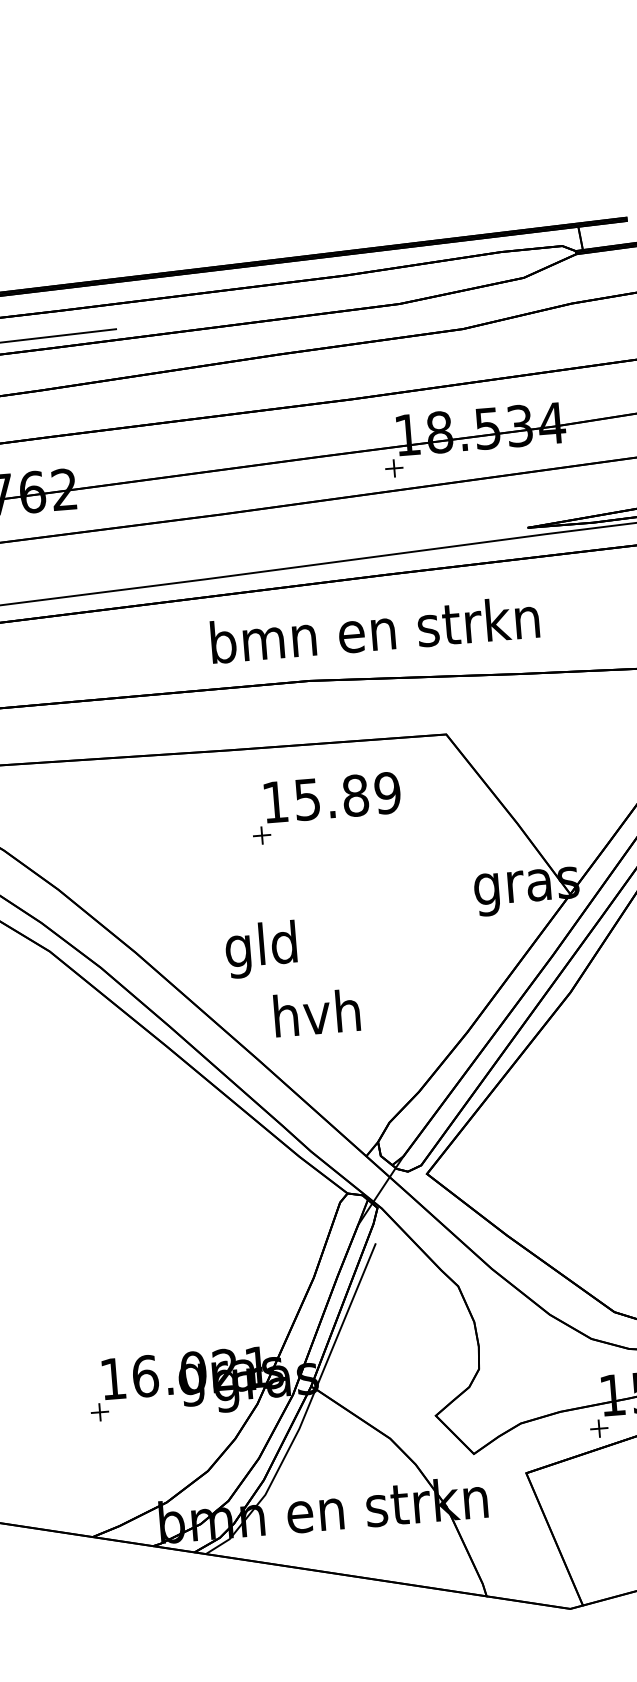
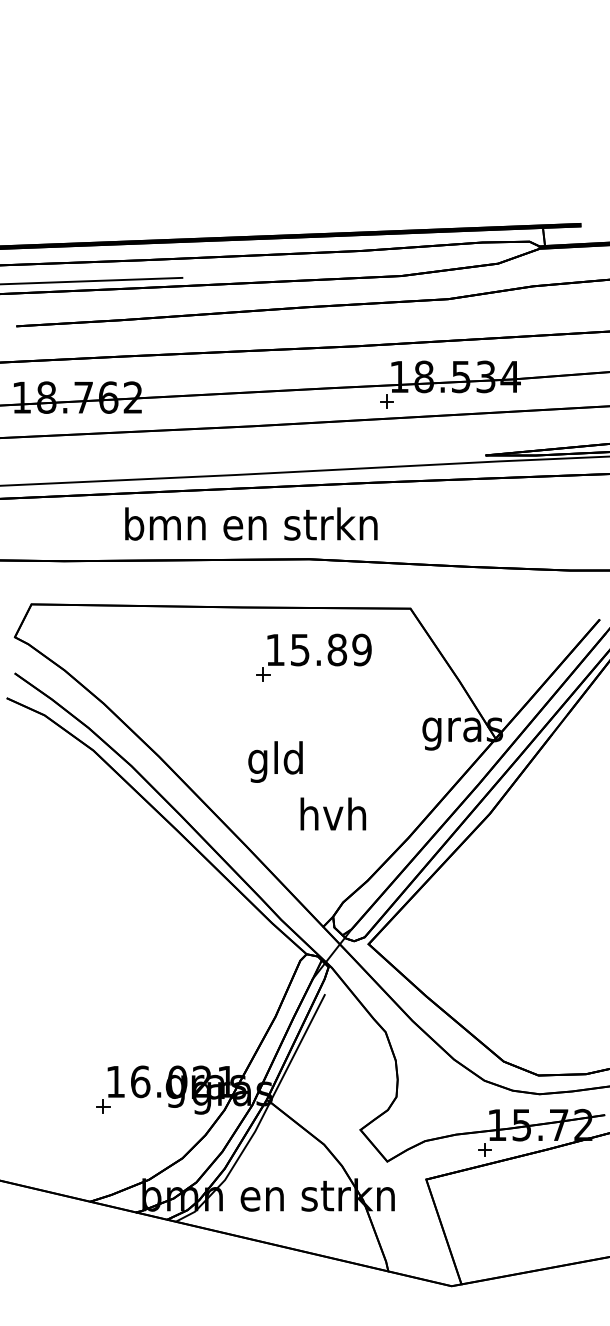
text: (375, 628) -> (251, 523), moved
text: (261, 948) -> (275, 761), moved
text: (317, 1012) -> (333, 813), moved

